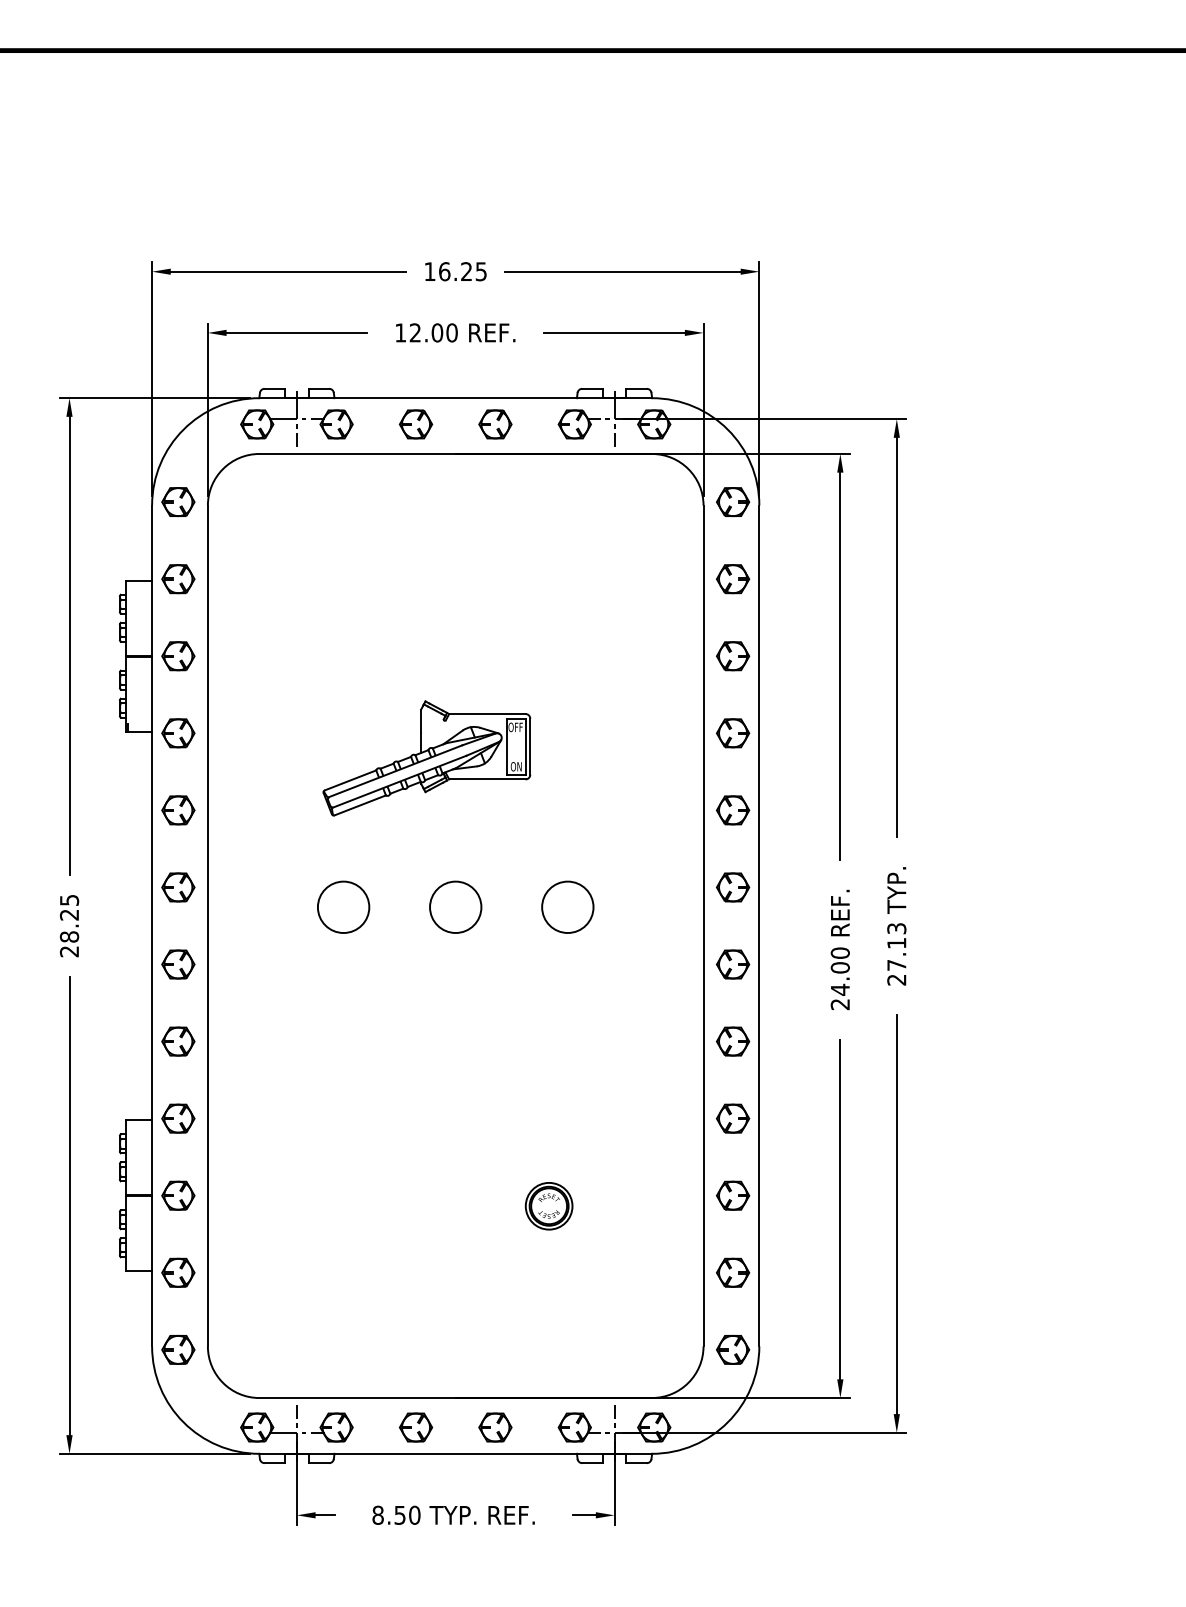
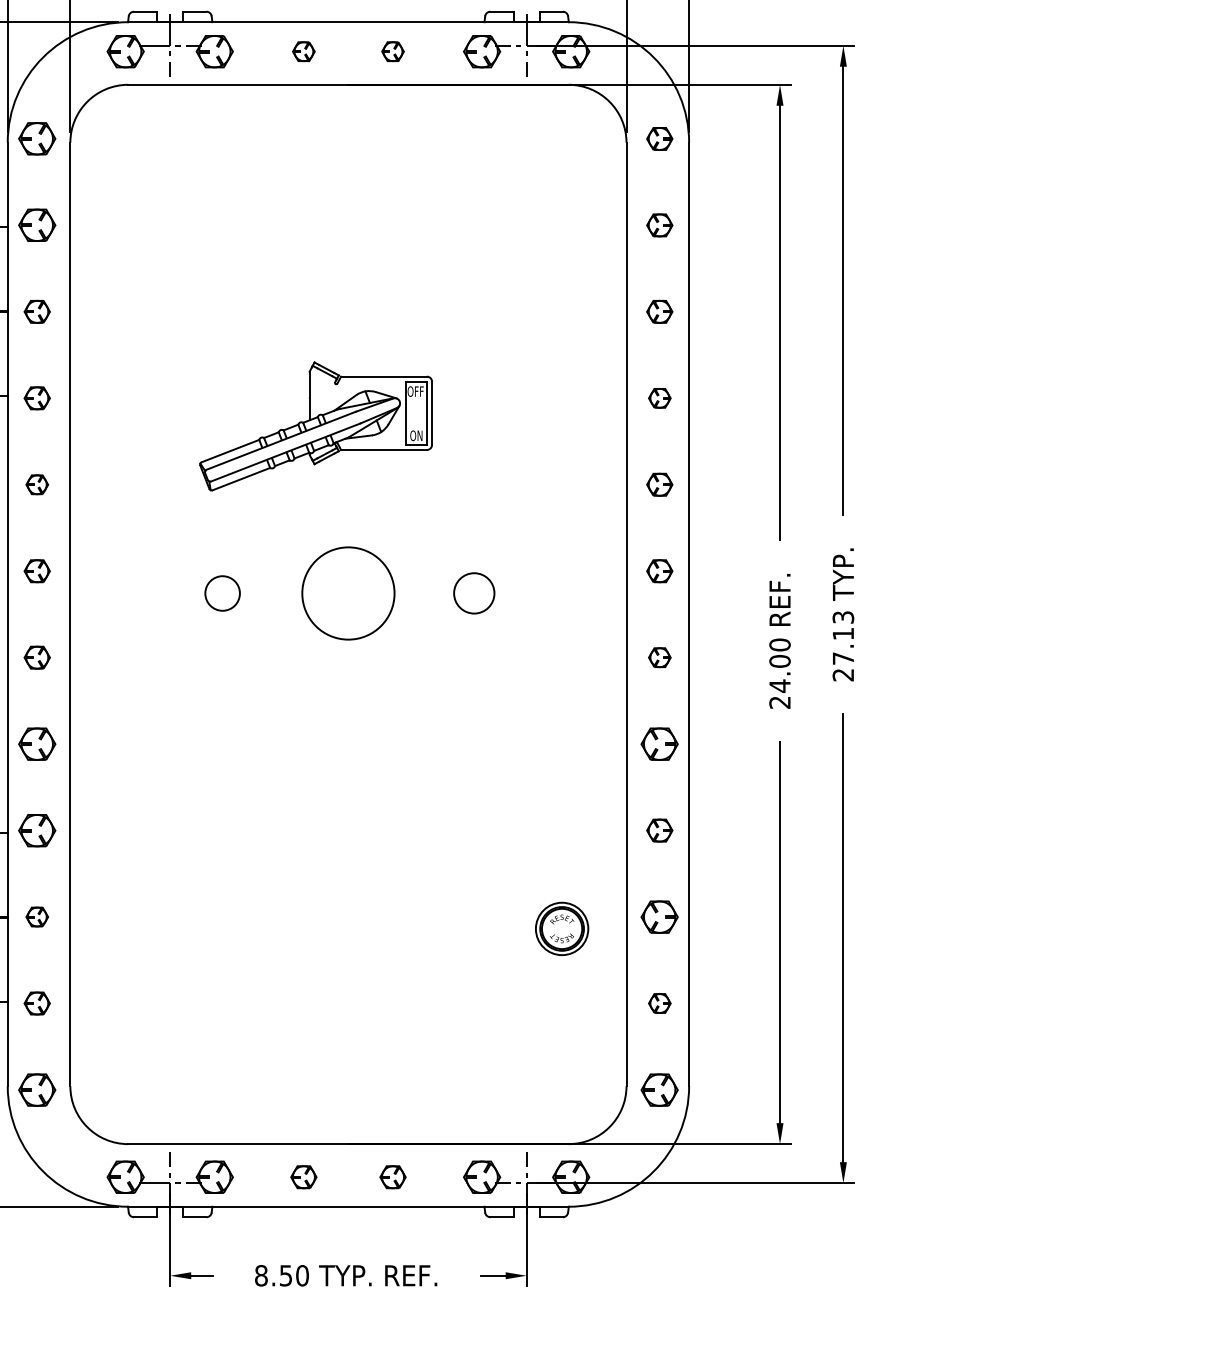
part: (415, 424) -> (303, 51), size x0.6
part: (495, 424) -> (393, 51), size x0.6
part: (733, 502) -> (660, 139), size x0.7
part: (733, 579) -> (660, 225), size x0.7
part: (178, 656) -> (37, 312), size x0.7
part: (733, 656) -> (660, 312), size x0.7
part: (178, 733) -> (37, 398), size x0.7
part: (733, 733) -> (660, 398), size x0.6
part: (178, 810) -> (37, 484), size x0.6
part: (733, 810) -> (660, 484), size x0.7
part: (178, 887) -> (37, 571), size x0.7
part: (733, 887) -> (660, 571), size x0.7
circle: (567, 906) -> (473, 592), size x0.7
circle: (343, 907) -> (222, 593), size x0.6
circle: (455, 907) -> (348, 593), size x1.6
part: (178, 964) -> (37, 657), size x0.7
part: (733, 964) -> (660, 657), size x0.6
part: (733, 1118) -> (660, 830), size x0.7
part: (178, 1195) -> (37, 916), size x0.6
part: (548, 1206) -> (561, 929), moved
part: (178, 1272) -> (37, 1003), size x0.7
part: (733, 1272) -> (660, 1003), size x0.6
part: (415, 1427) -> (303, 1177), size x0.7
part: (495, 1427) -> (393, 1177), size x0.7

